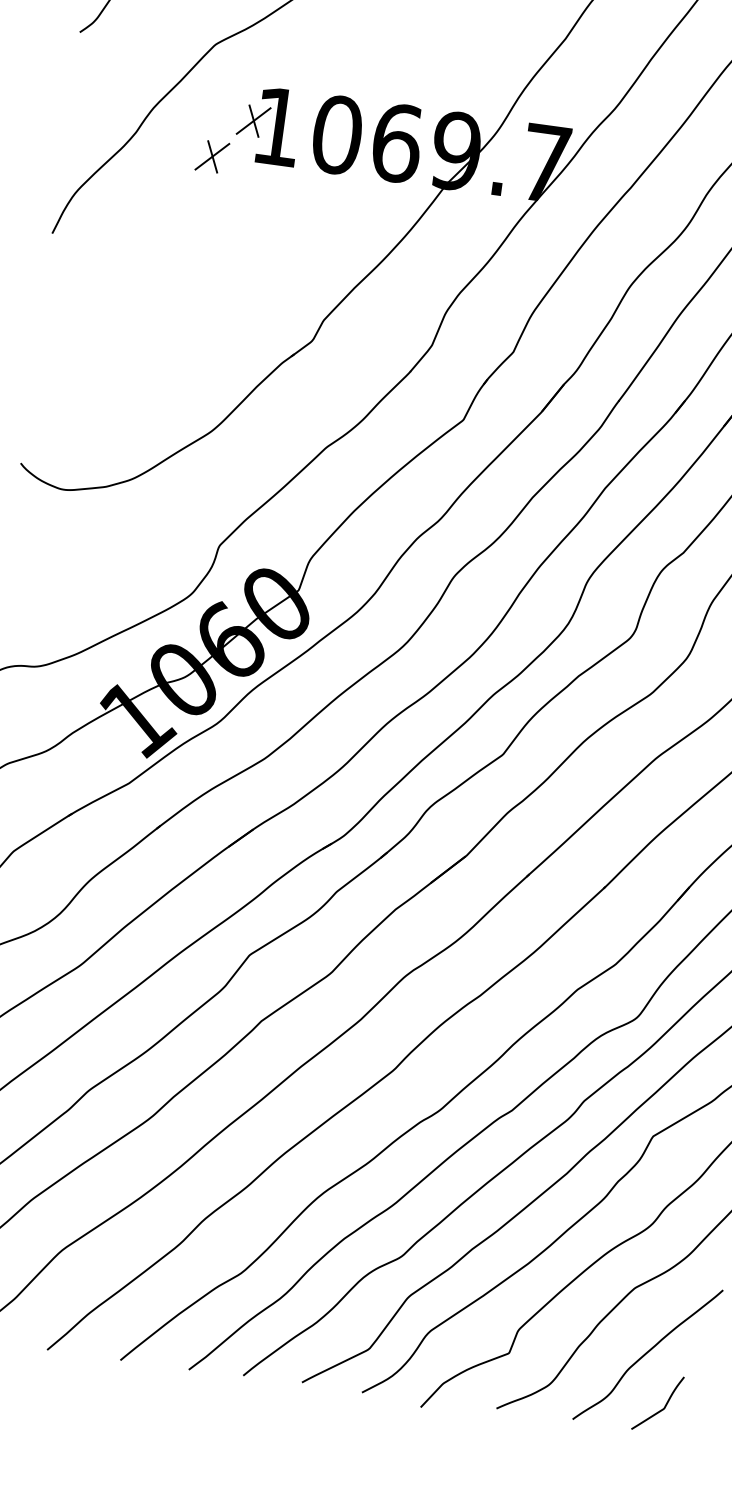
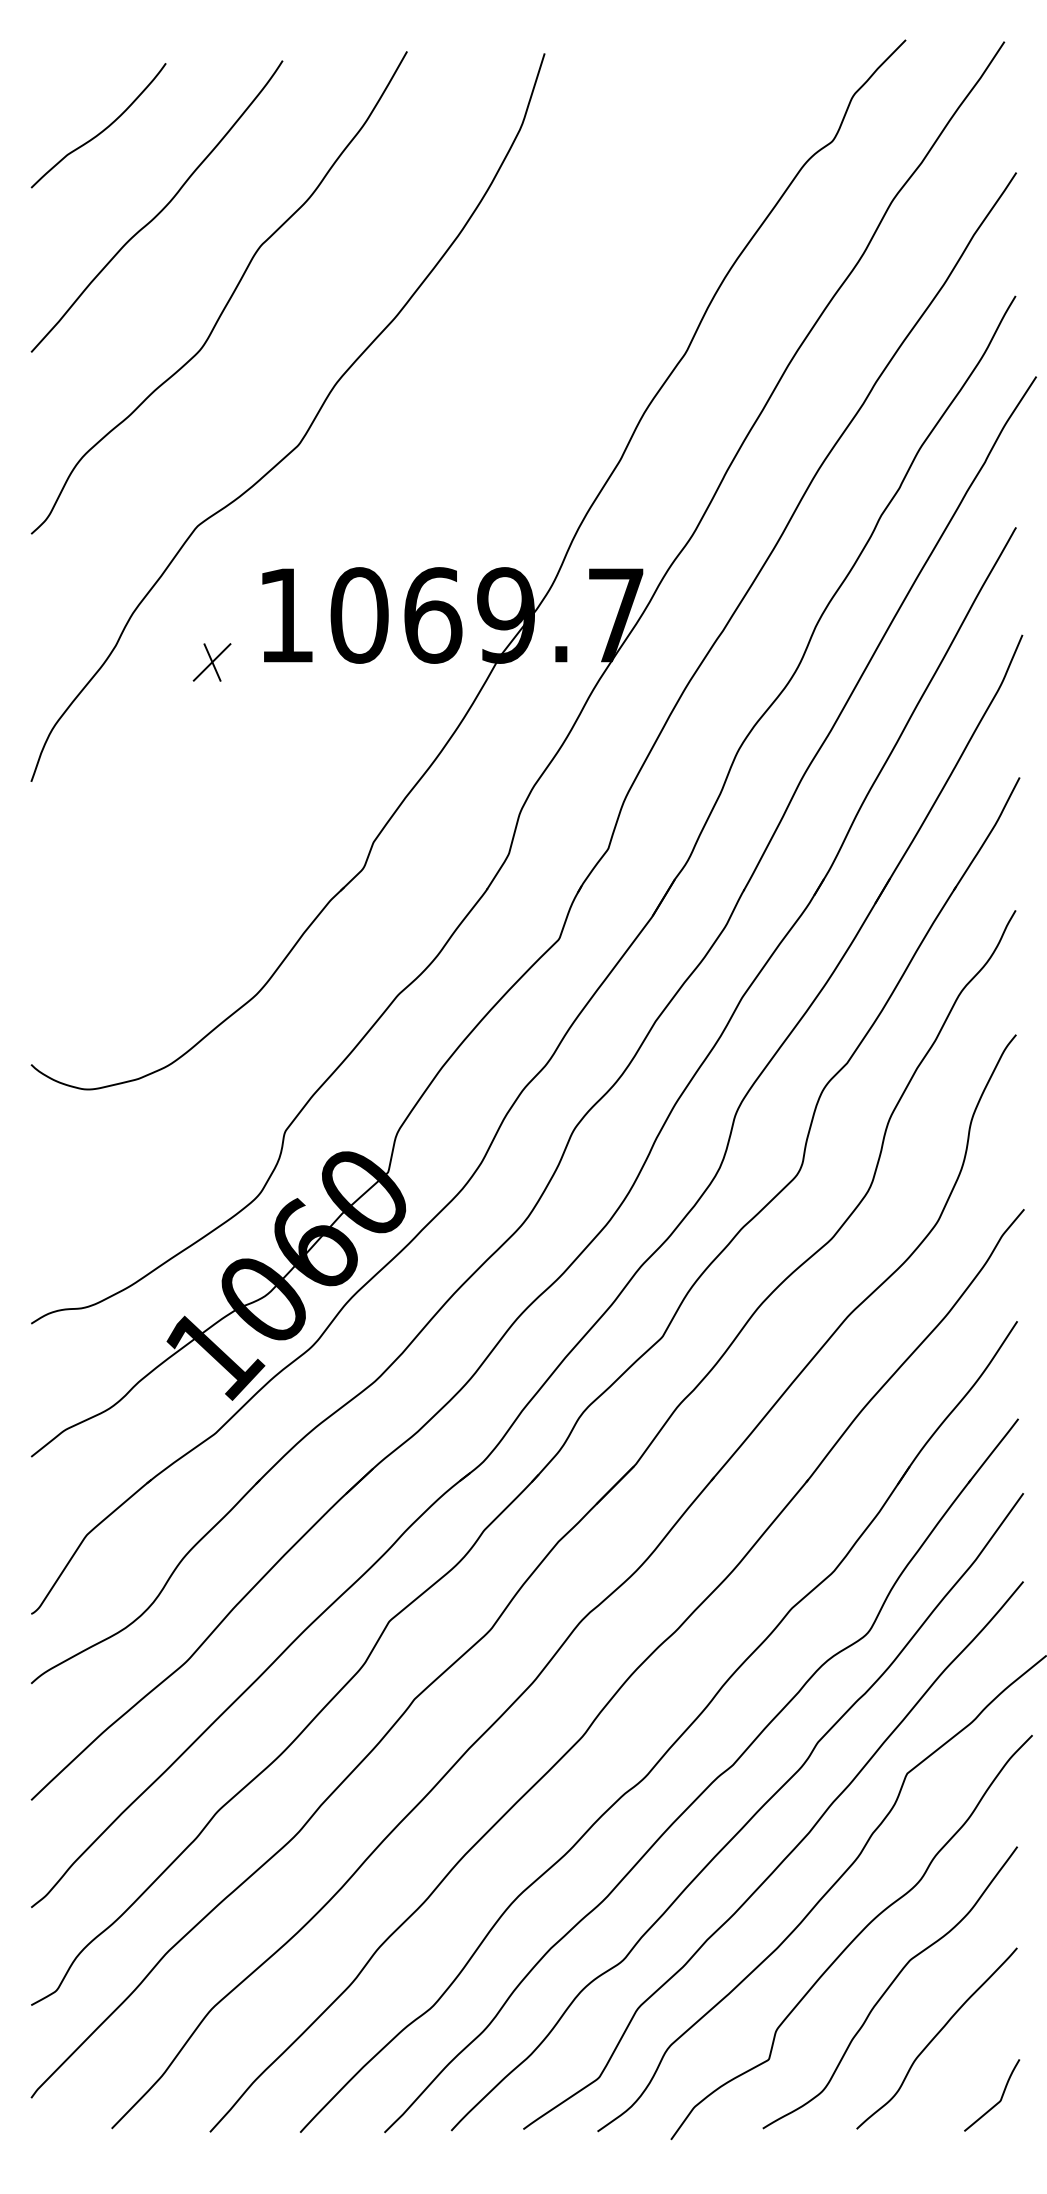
part: (253, 121) -> (255, 612), removed
curve: (662, 1408) -> (998, 2101), moved

